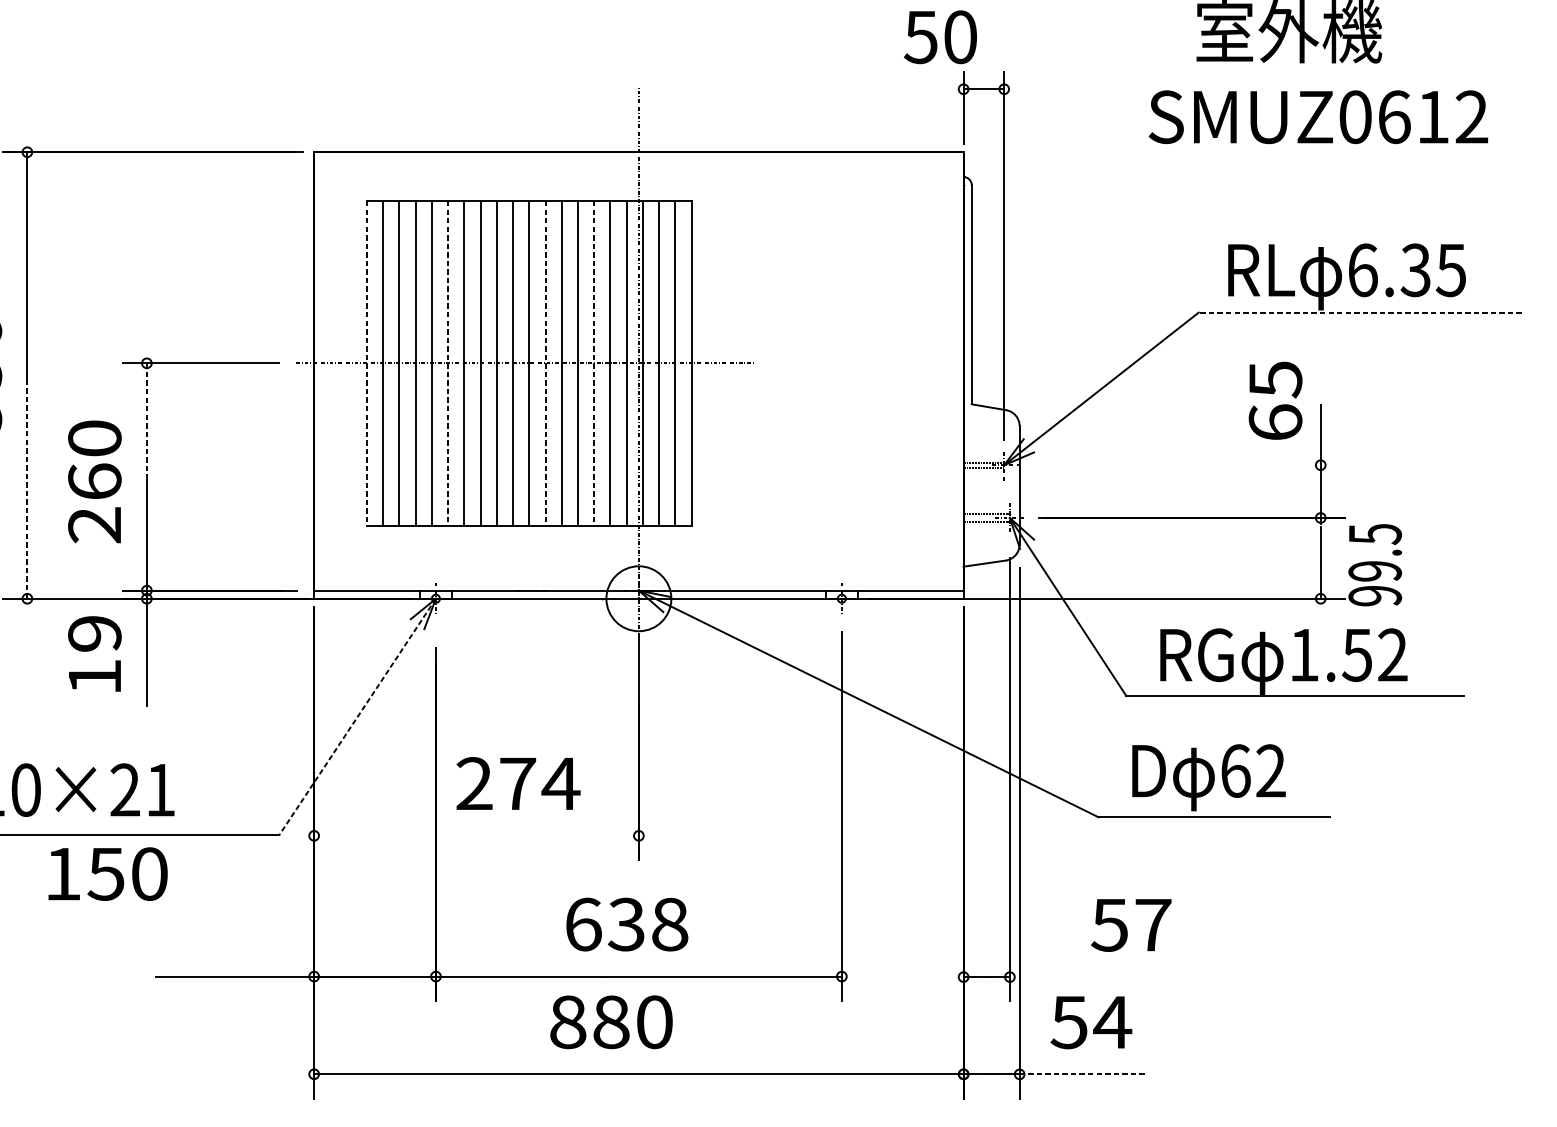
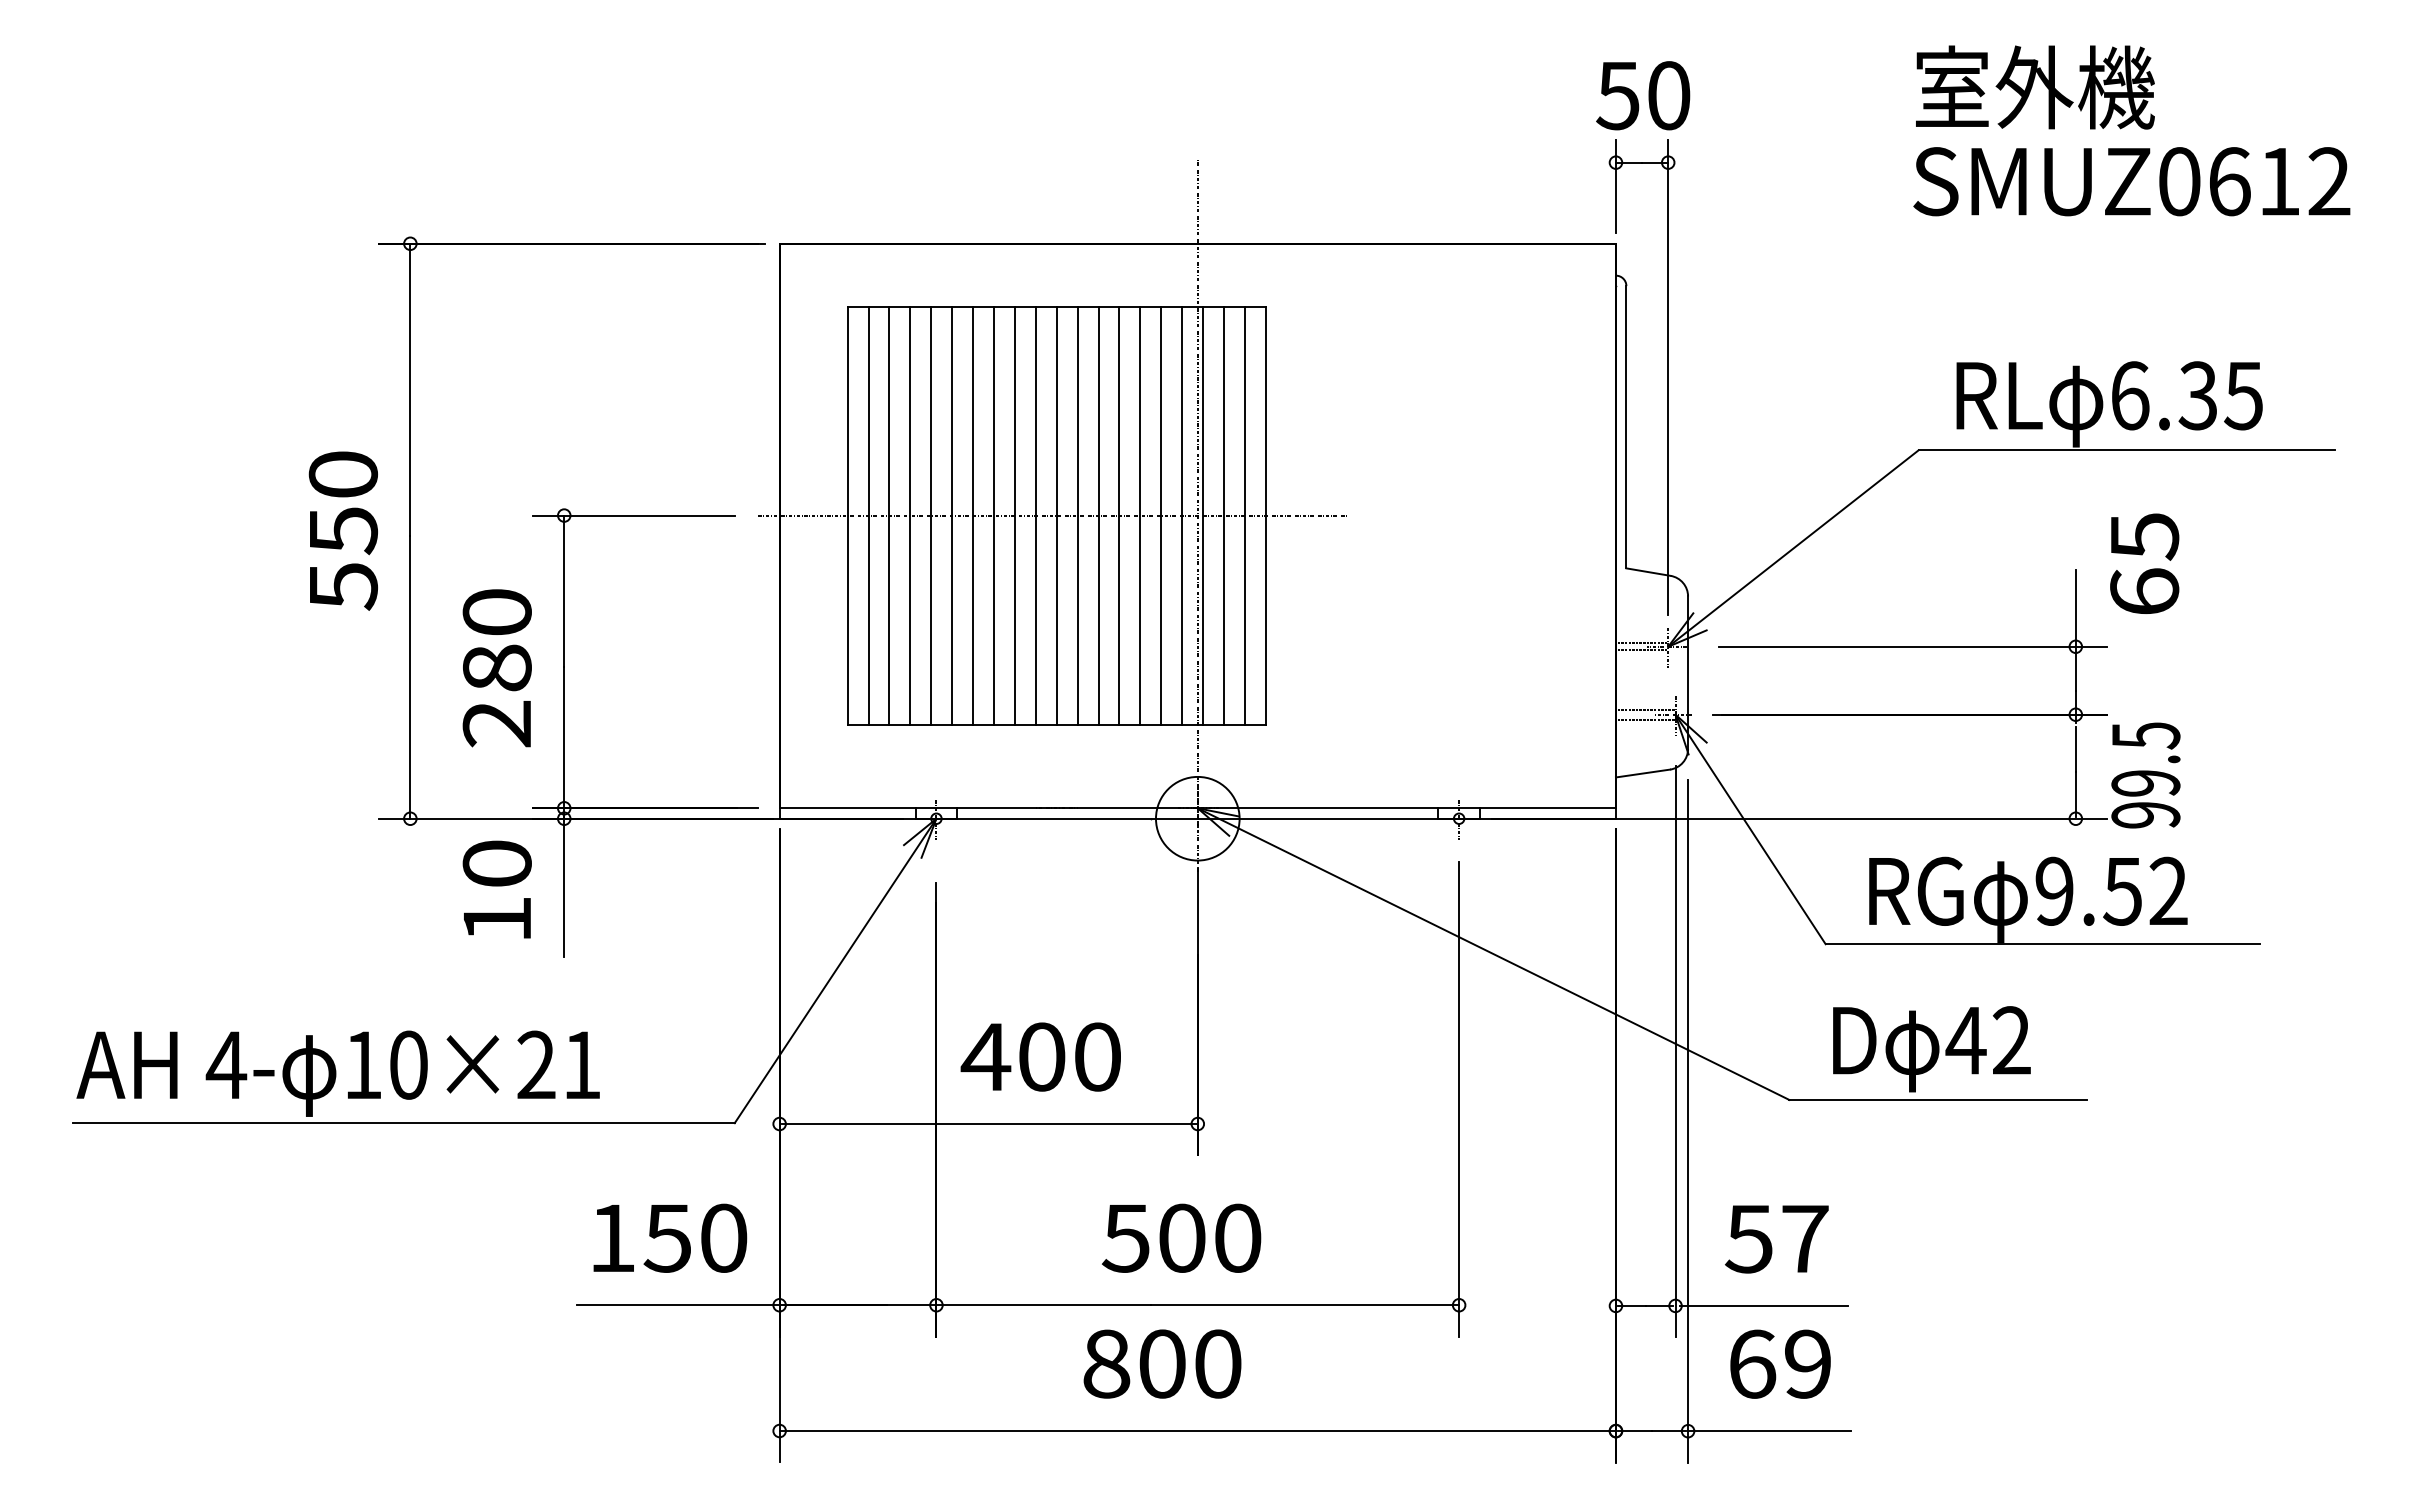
text: (940, 37) -> (1643, 95), moved
text: (1318, 117) -> (2131, 181), moved
line: (1360, 312) -> (2126, 450), dashed -> solid
line: (366, 364) -> (847, 516), dashed -> solid
line: (448, 364) -> (952, 516), dashed -> solid
line: (545, 364) -> (1077, 516), dashed -> solid
line: (594, 364) -> (1140, 516), dashed -> solid
text: (1275, 400) -> (2144, 563), moved
line: (147, 422) -> (564, 591), dashed -> solid
line: (1194, 465) -> (1913, 646), added
text: (94, 481) -> (496, 667), 260 -> 280
line: (27, 489) -> (410, 677), dashed -> solid
text: (94, 633) -> (496, 863), 19 -> 10
text: (1304, 654) -> (2054, 890), 1.52 -> 9.52
line: (357, 716) -> (835, 970), dashed -> solid
text: (1235, 770) -> (1965, 1040), 62 -> 42
text: (517, 783) -> (1041, 1056), 274 -> 400
line: (477, 836) -> (989, 1124), added
text: (108, 873) -> (670, 1237), moved
text: (626, 923) -> (1181, 1237), 638 -> 500
text: (1131, 925) -> (1776, 1239), moved
line: (1078, 976) -> (1763, 1305), added
text: (611, 1021) -> (1162, 1363), 880 -> 800
text: (1091, 1021) -> (1780, 1363), 54 -> 69
line: (1082, 1074) -> (1769, 1431), dashed -> solid

